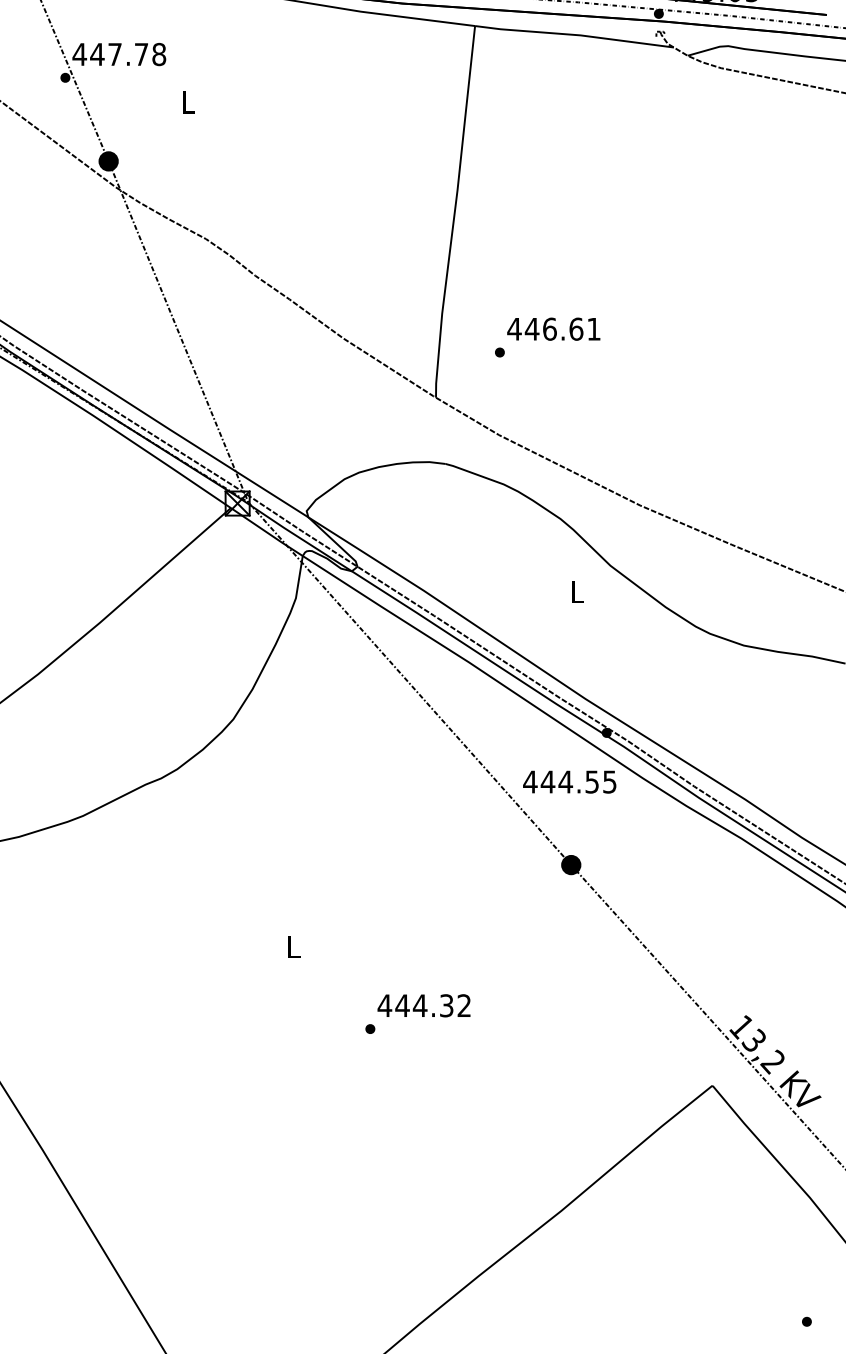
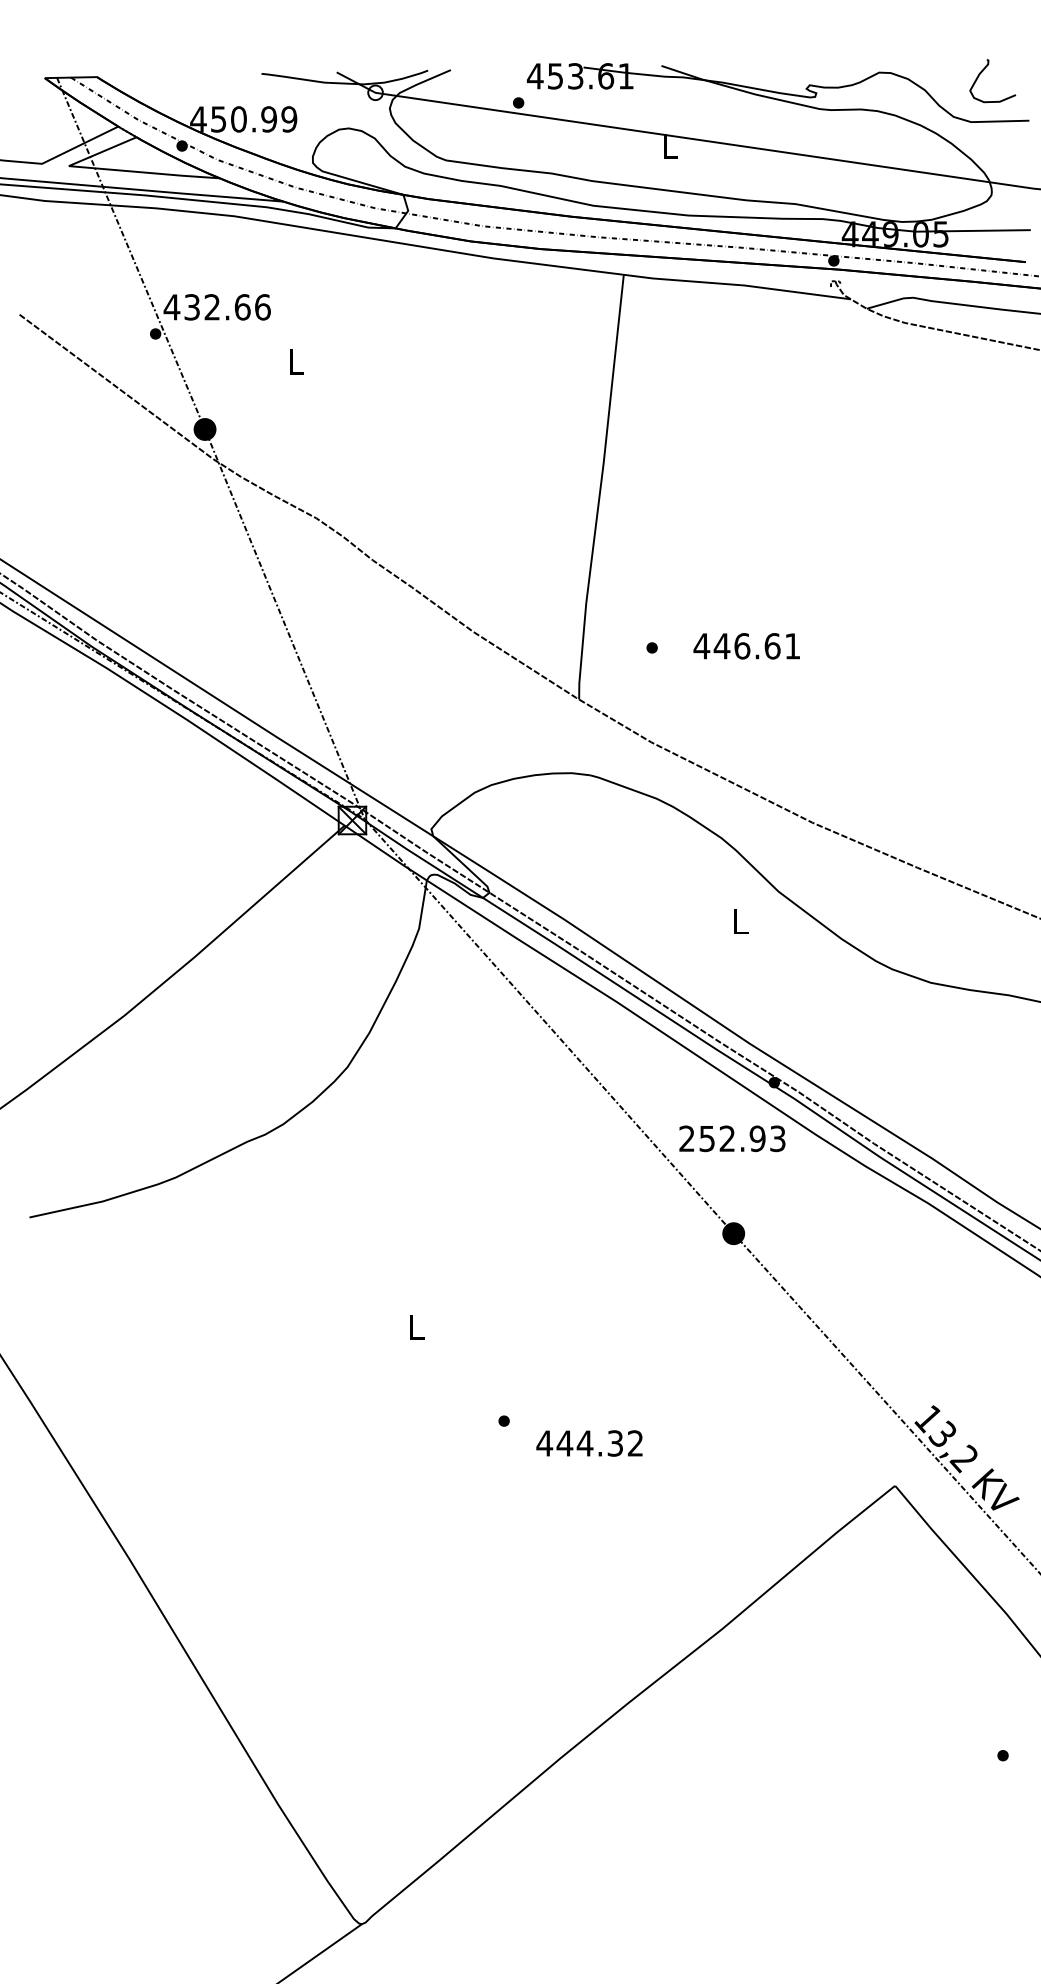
text: (127, 54) -> (226, 307), 447.78 -> 432.66
text: (553, 329) -> (746, 646), moved
text: (569, 781) -> (731, 1138), 444.55 -> 252.93
text: (424, 1005) -> (589, 1443), moved

